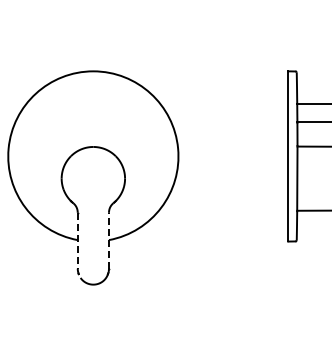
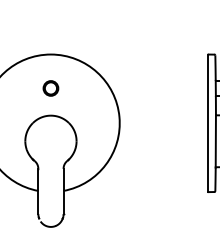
circle: (93, 113) -> (51, 88), added
line: (77, 240) -> (38, 191), dashed -> solid
line: (108, 240) -> (63, 191), dashed -> solid

